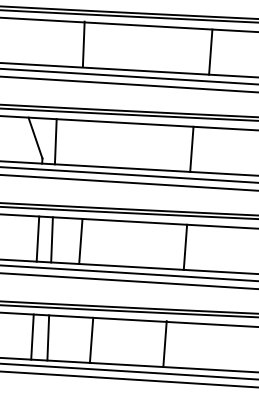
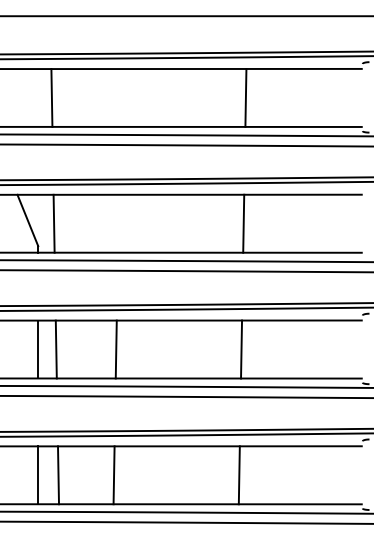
line: (83, 43) -> (51, 97), moved
line: (191, 149) -> (243, 223), moved
line: (80, 241) -> (115, 349), moved
line: (185, 247) -> (241, 349), moved
line: (164, 343) -> (238, 475), moved

